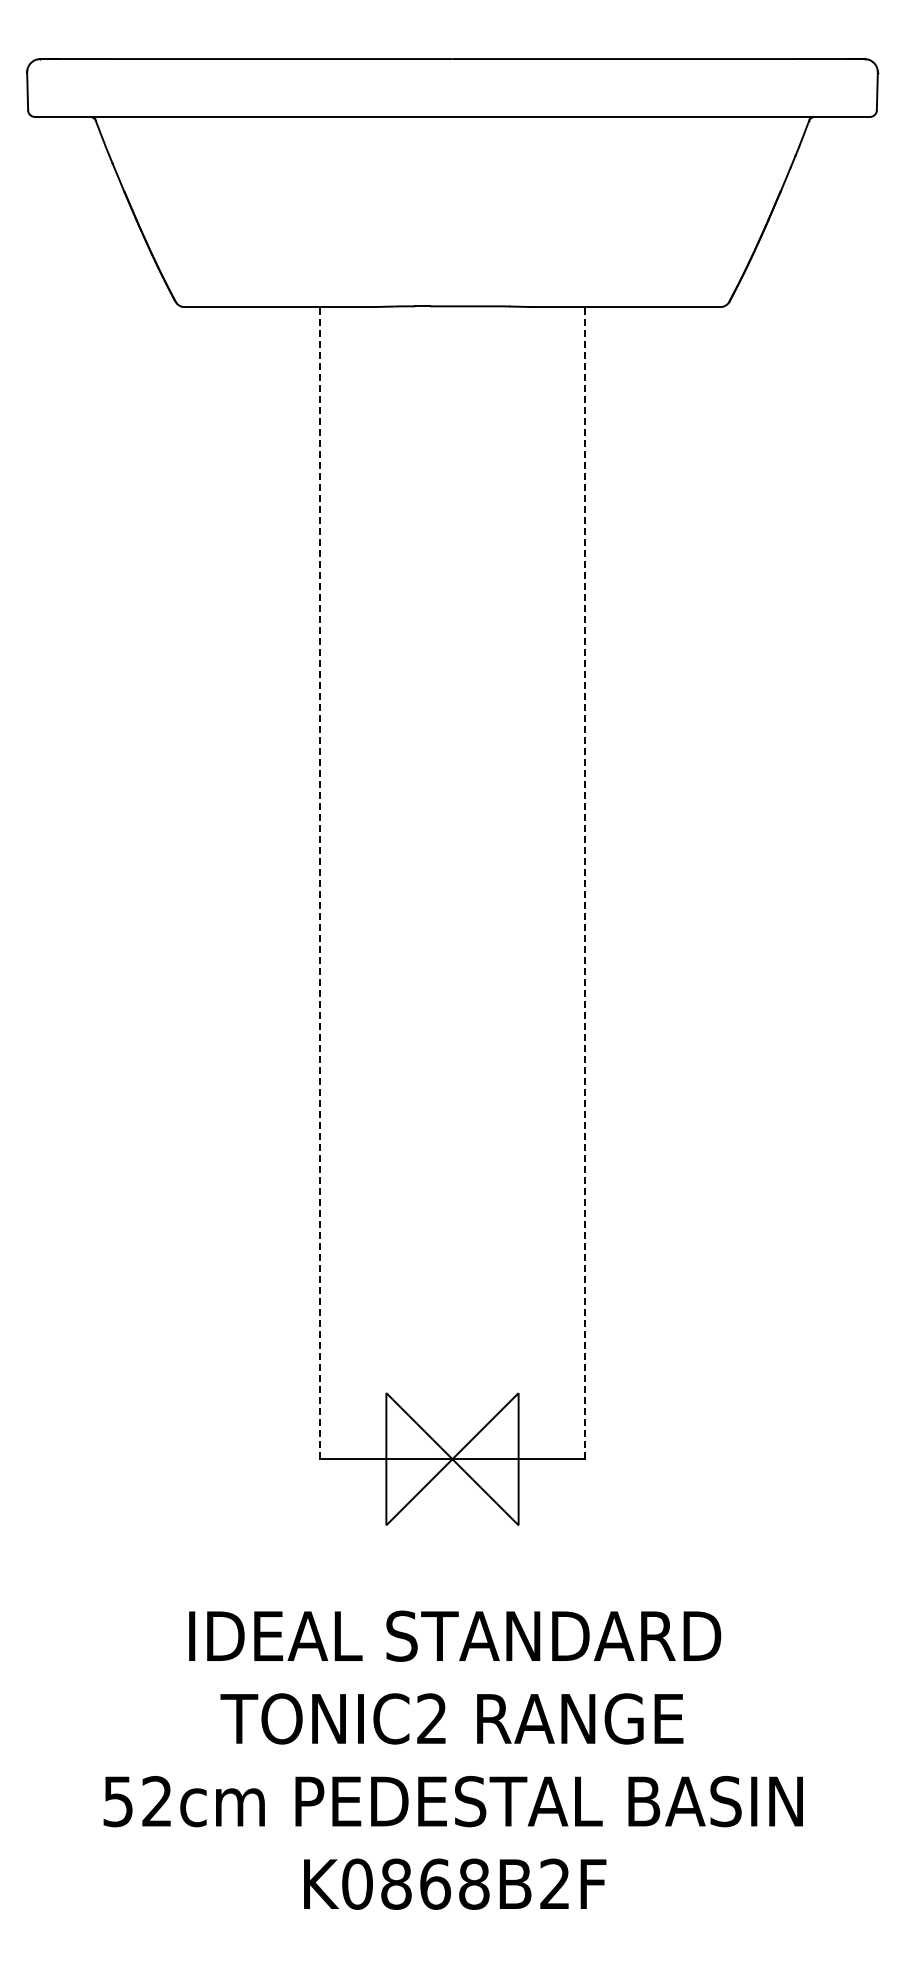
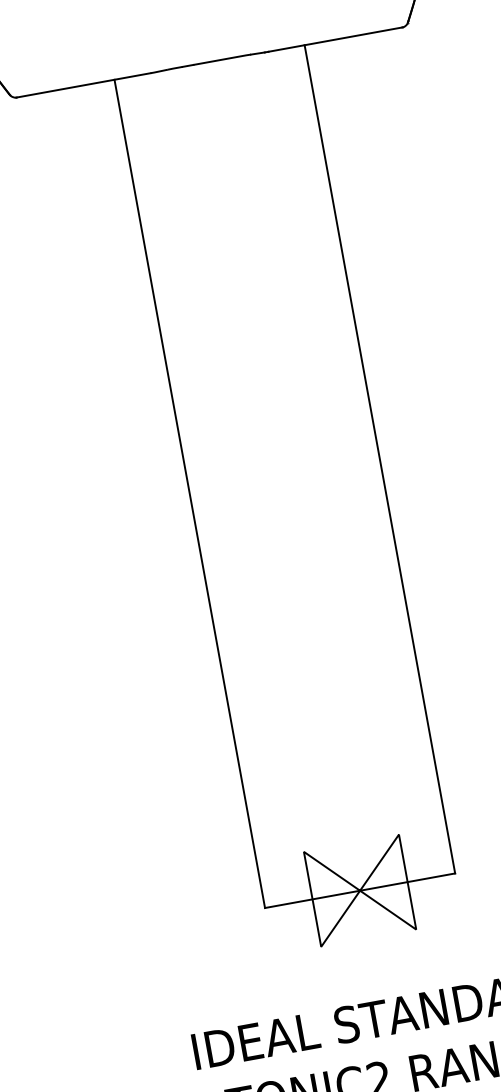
line: (320, 882) -> (189, 493), dashed -> solid
line: (584, 882) -> (379, 458), dashed -> solid

